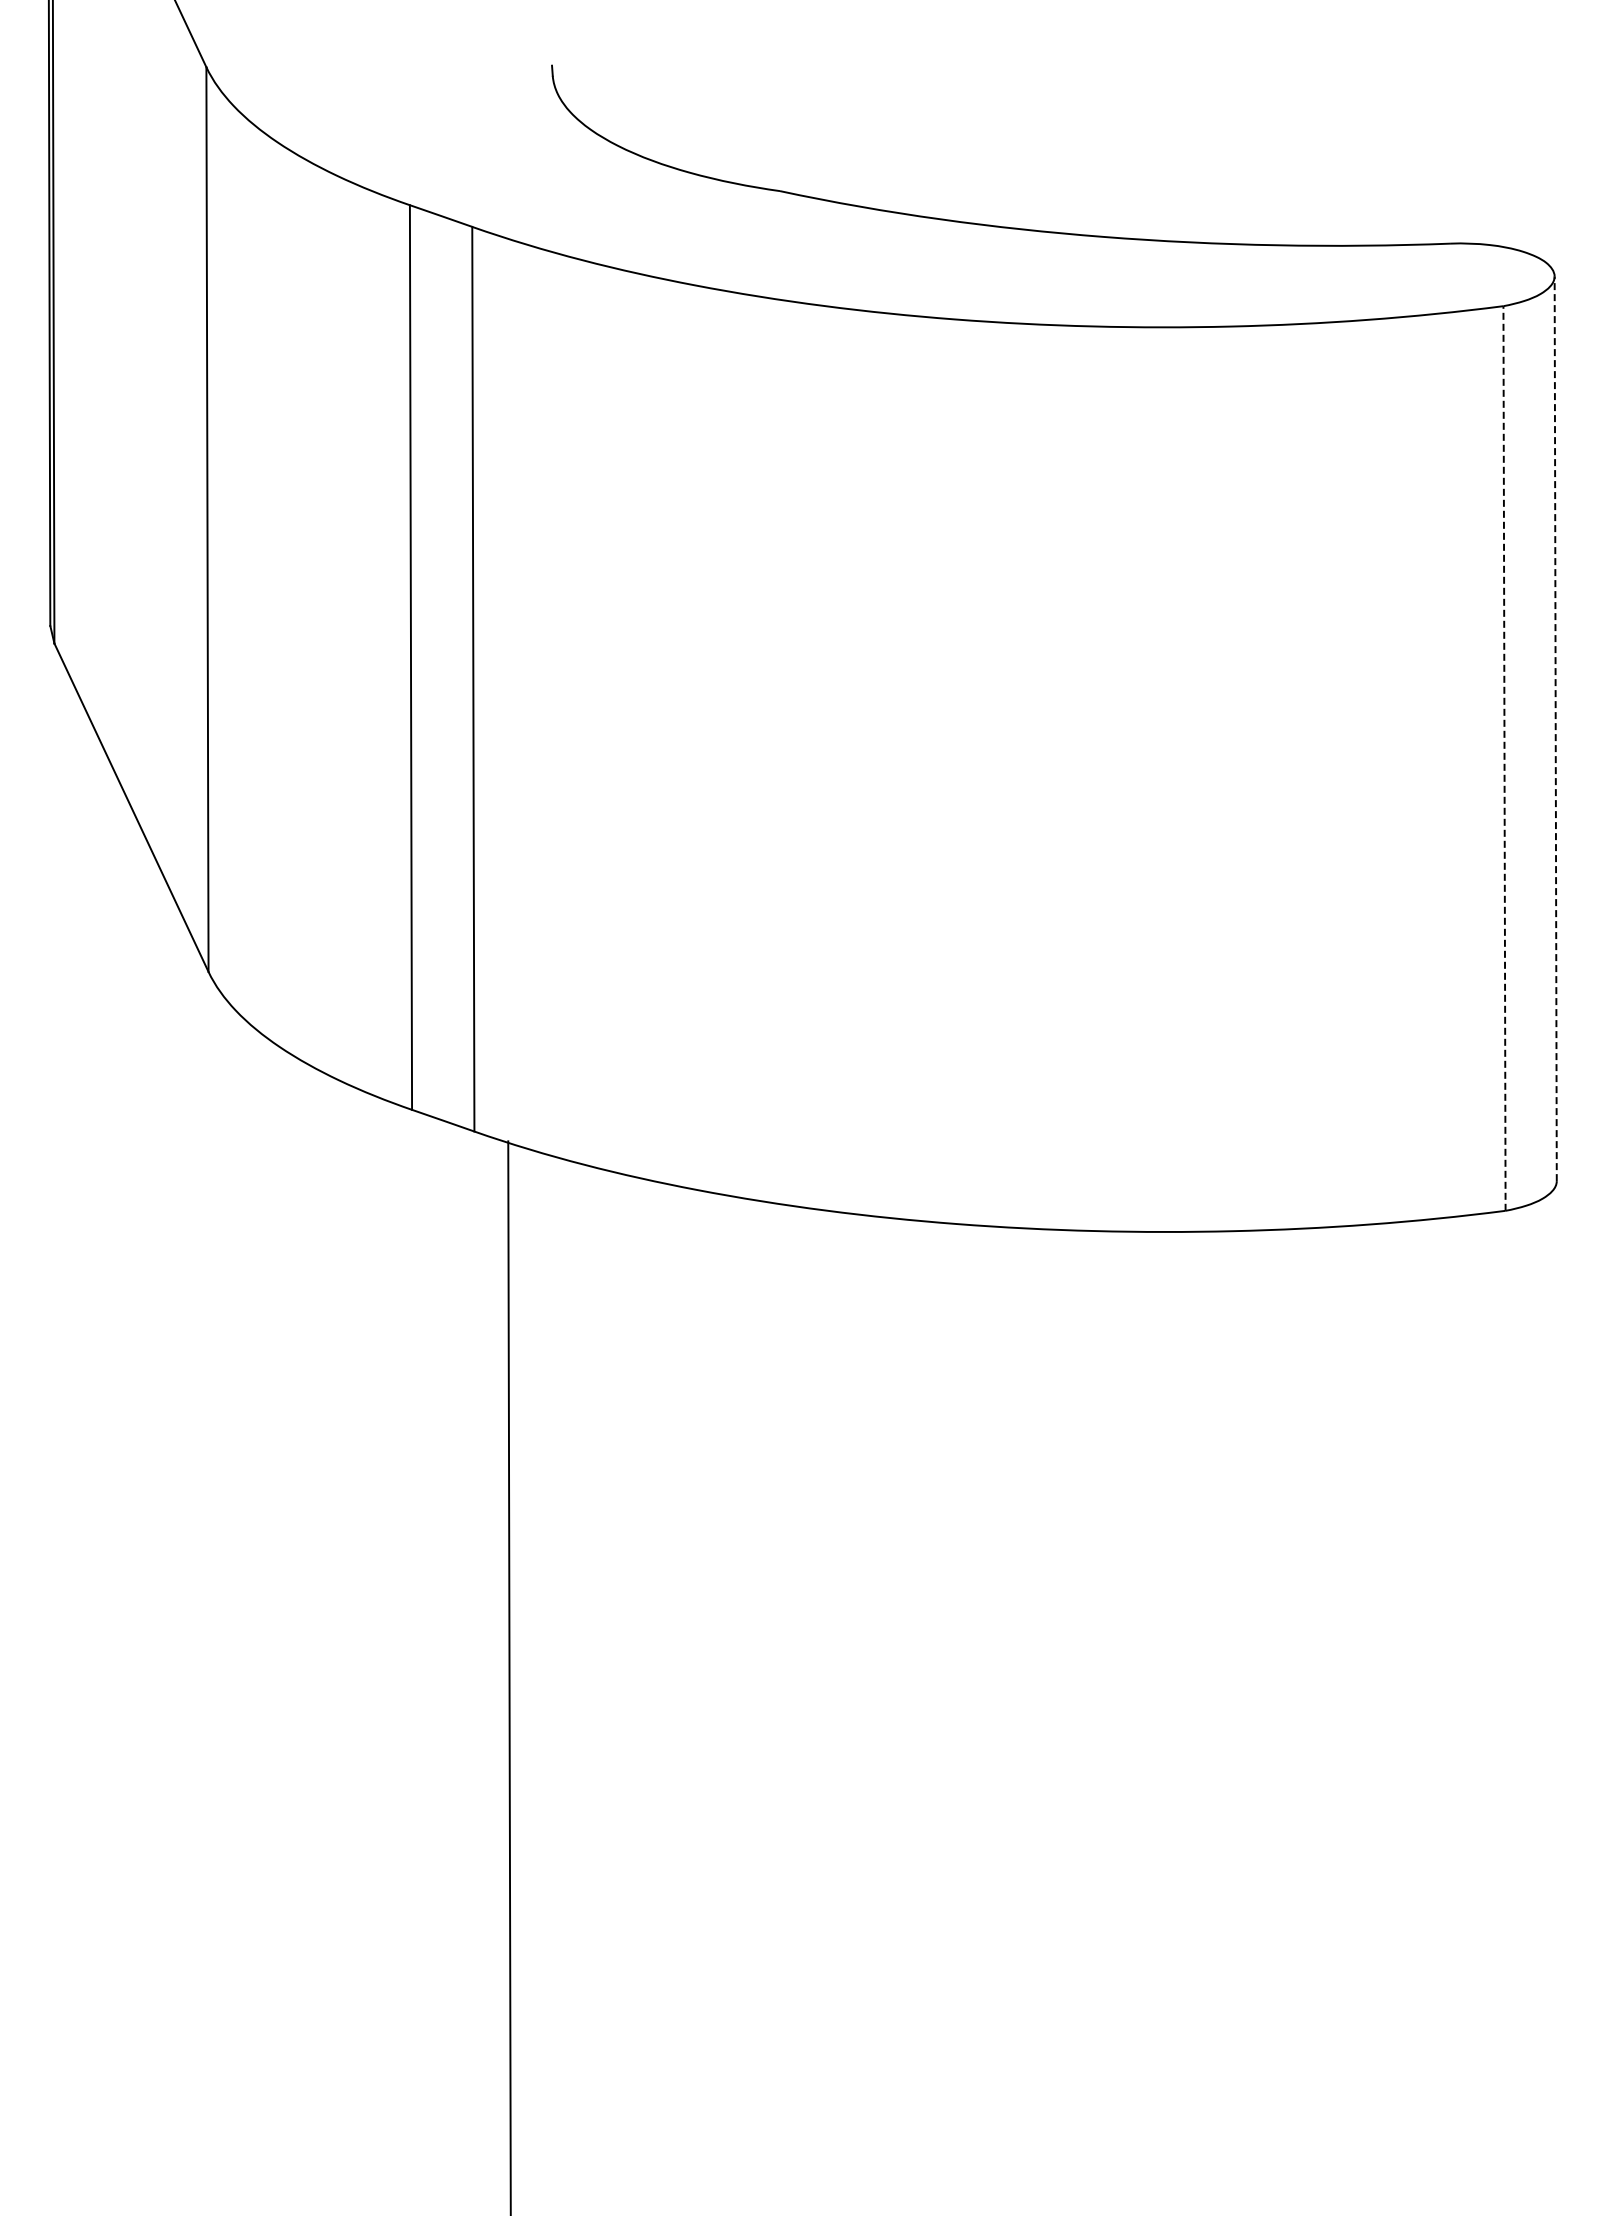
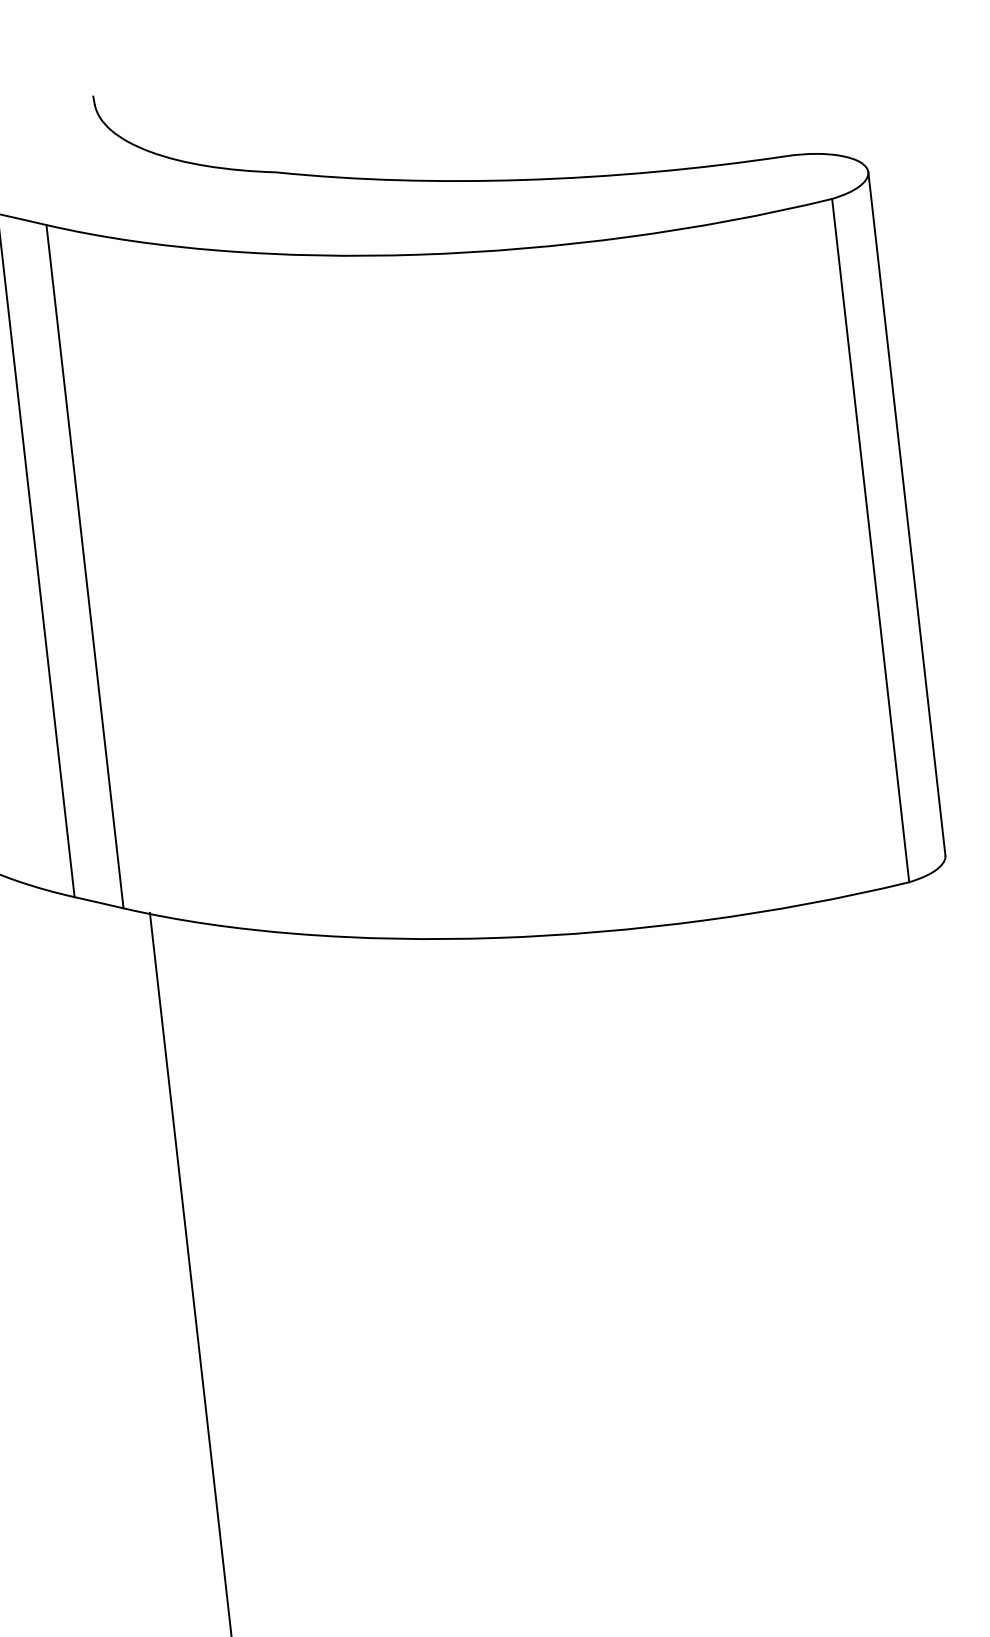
line: (1555, 728) -> (906, 513), dashed -> solid
line: (1504, 758) -> (870, 540), dashed -> solid

